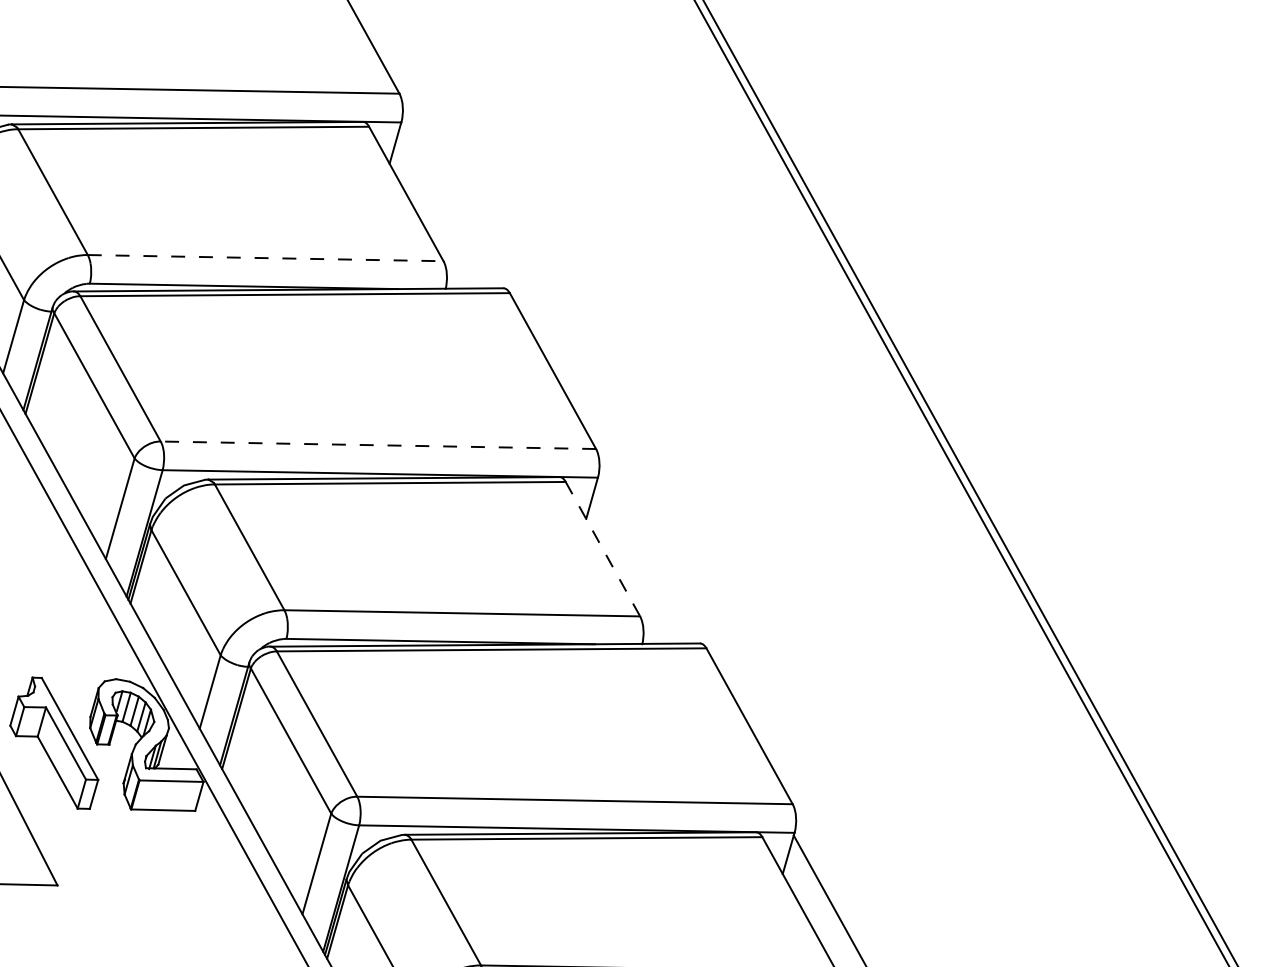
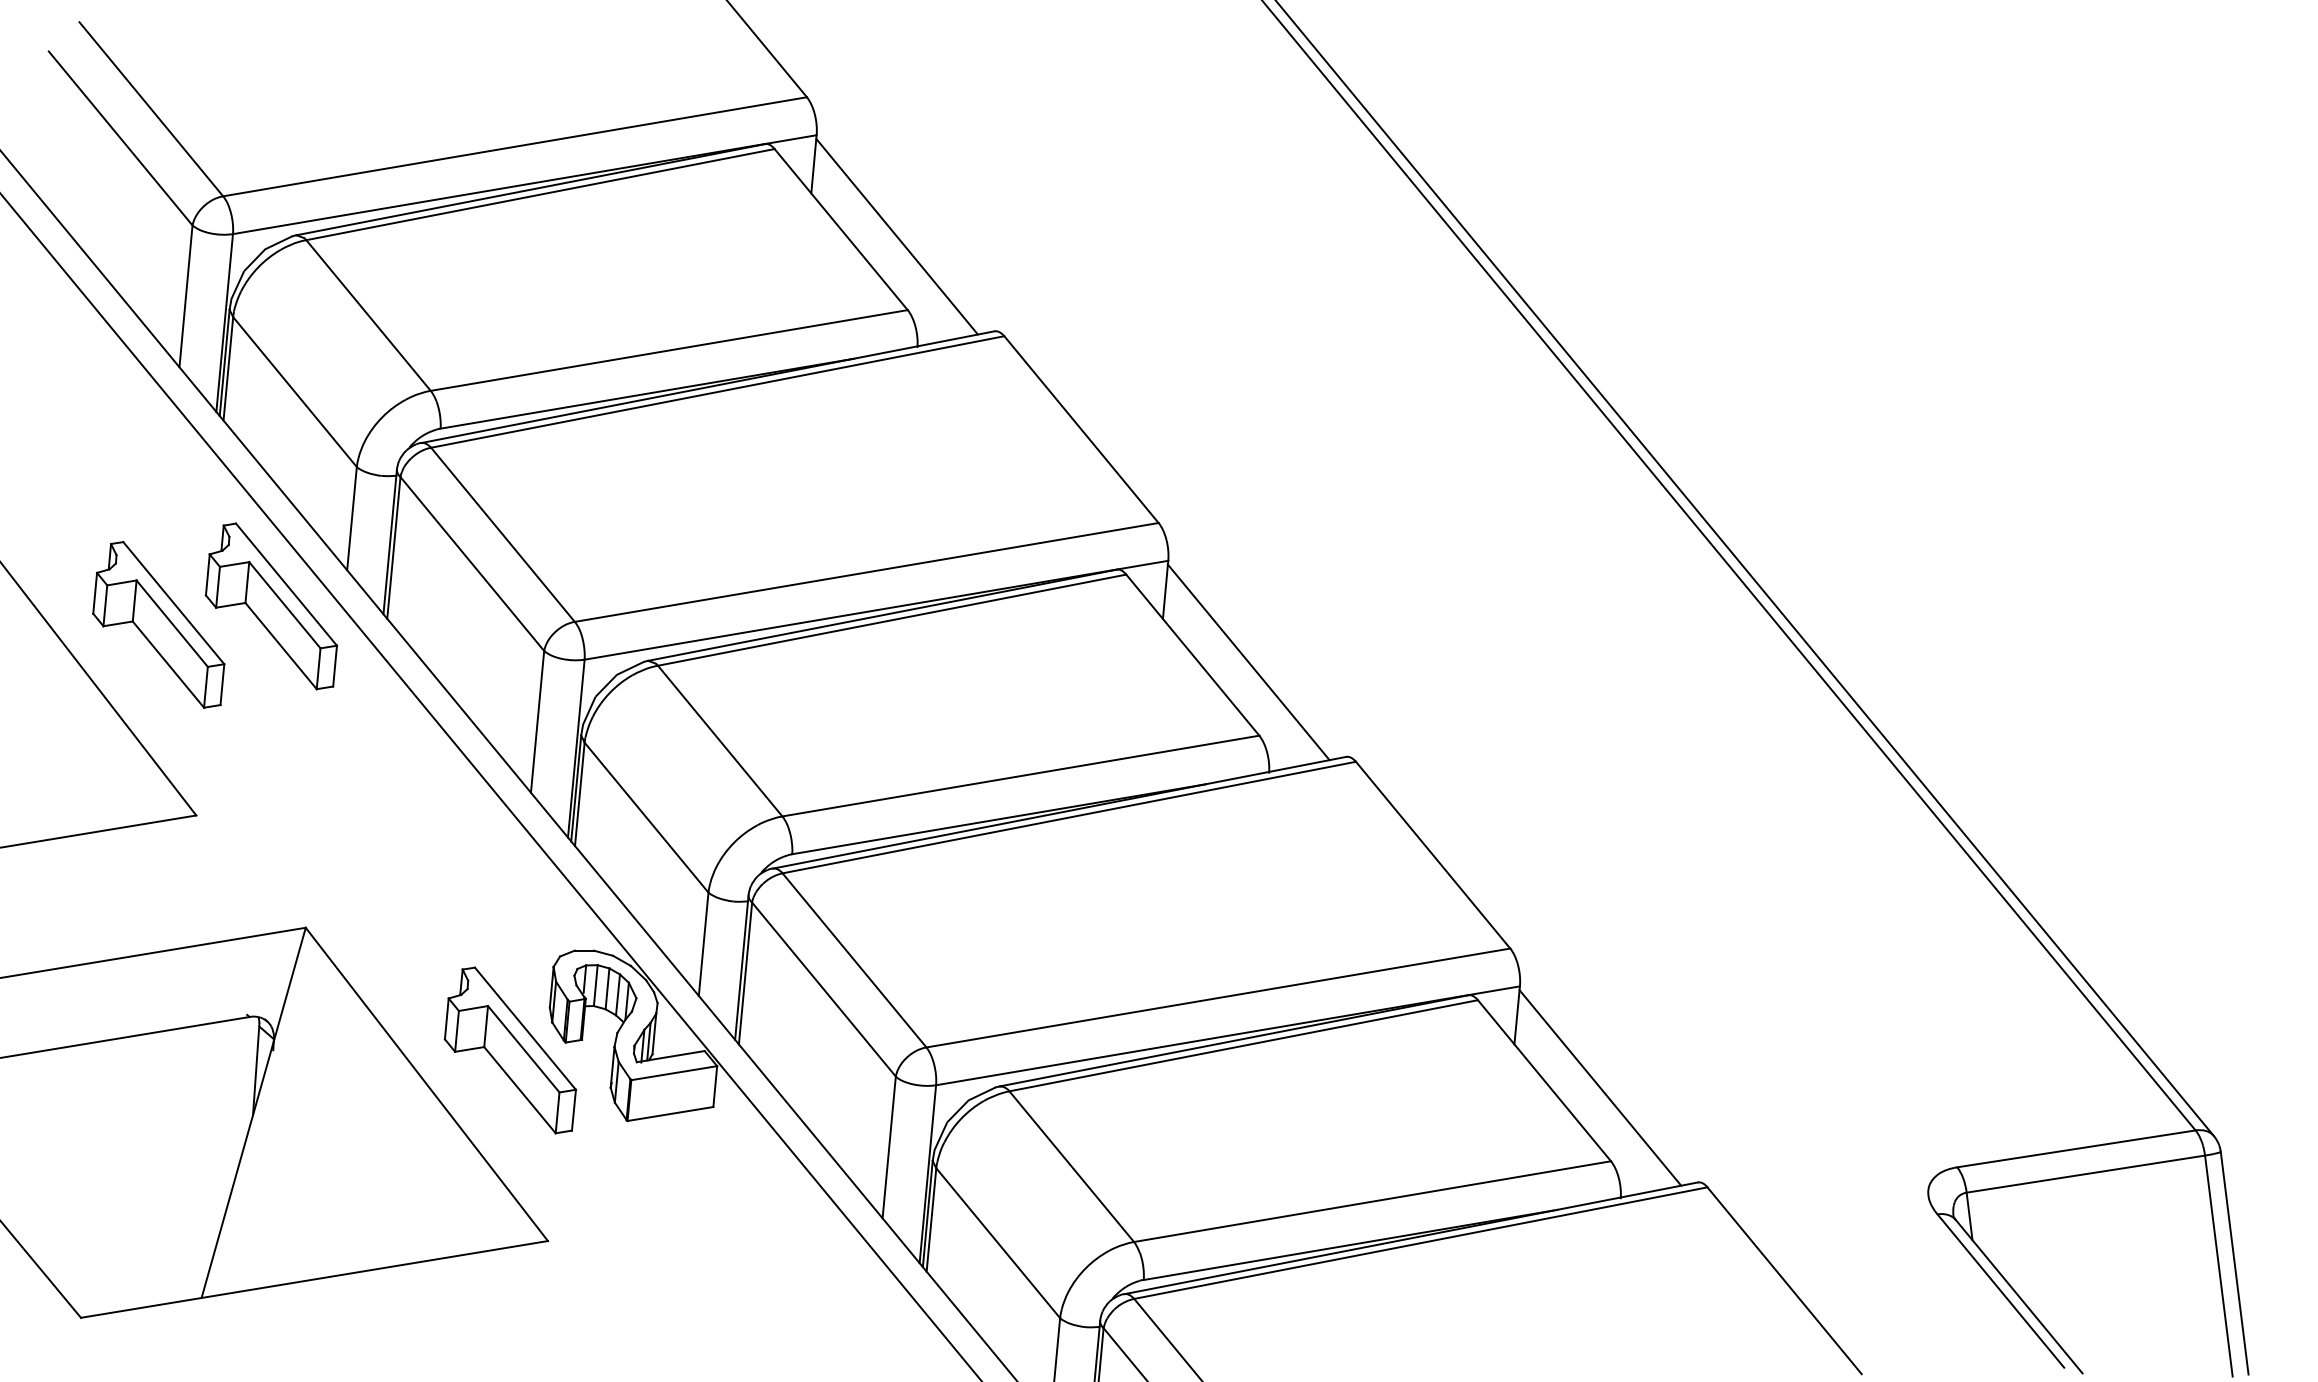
line: (445, 206) -> (896, 236), added
line: (265, 258) -> (669, 350), dashed -> solid
line: (378, 445) -> (866, 572), dashed -> solid
line: (603, 549) -> (1193, 655), dashed -> solid
line: (642, 562) -> (1248, 662), added

